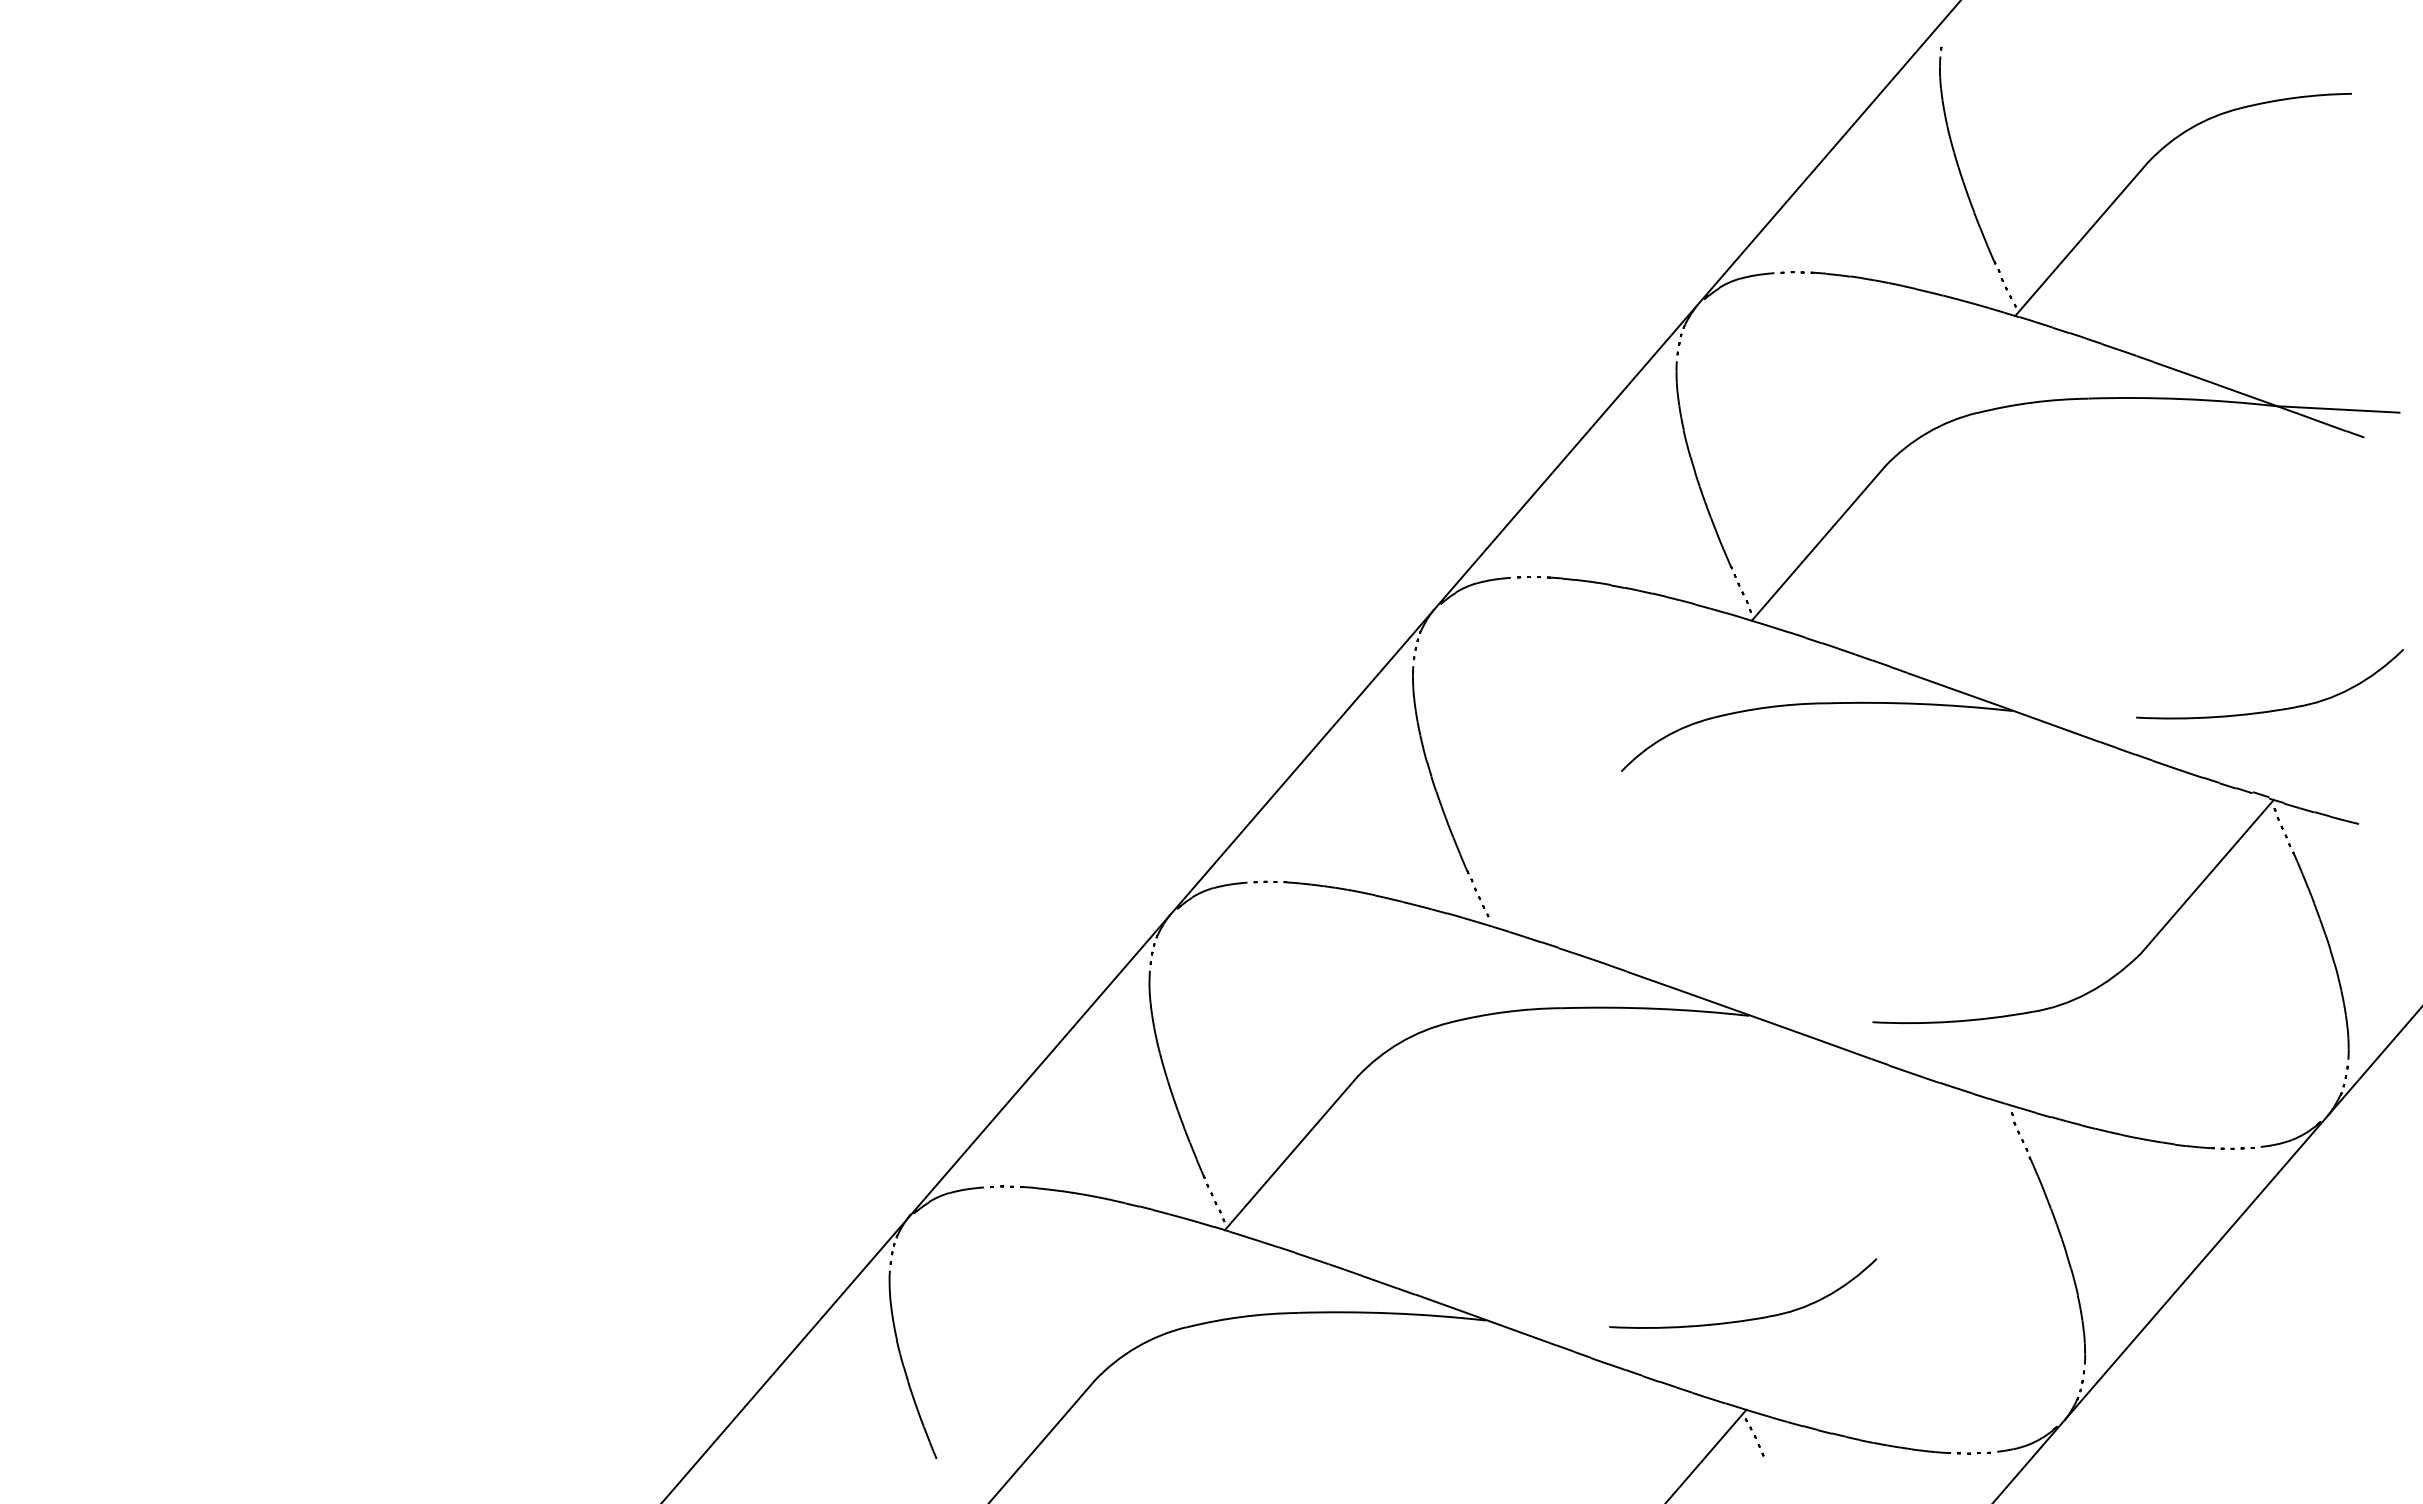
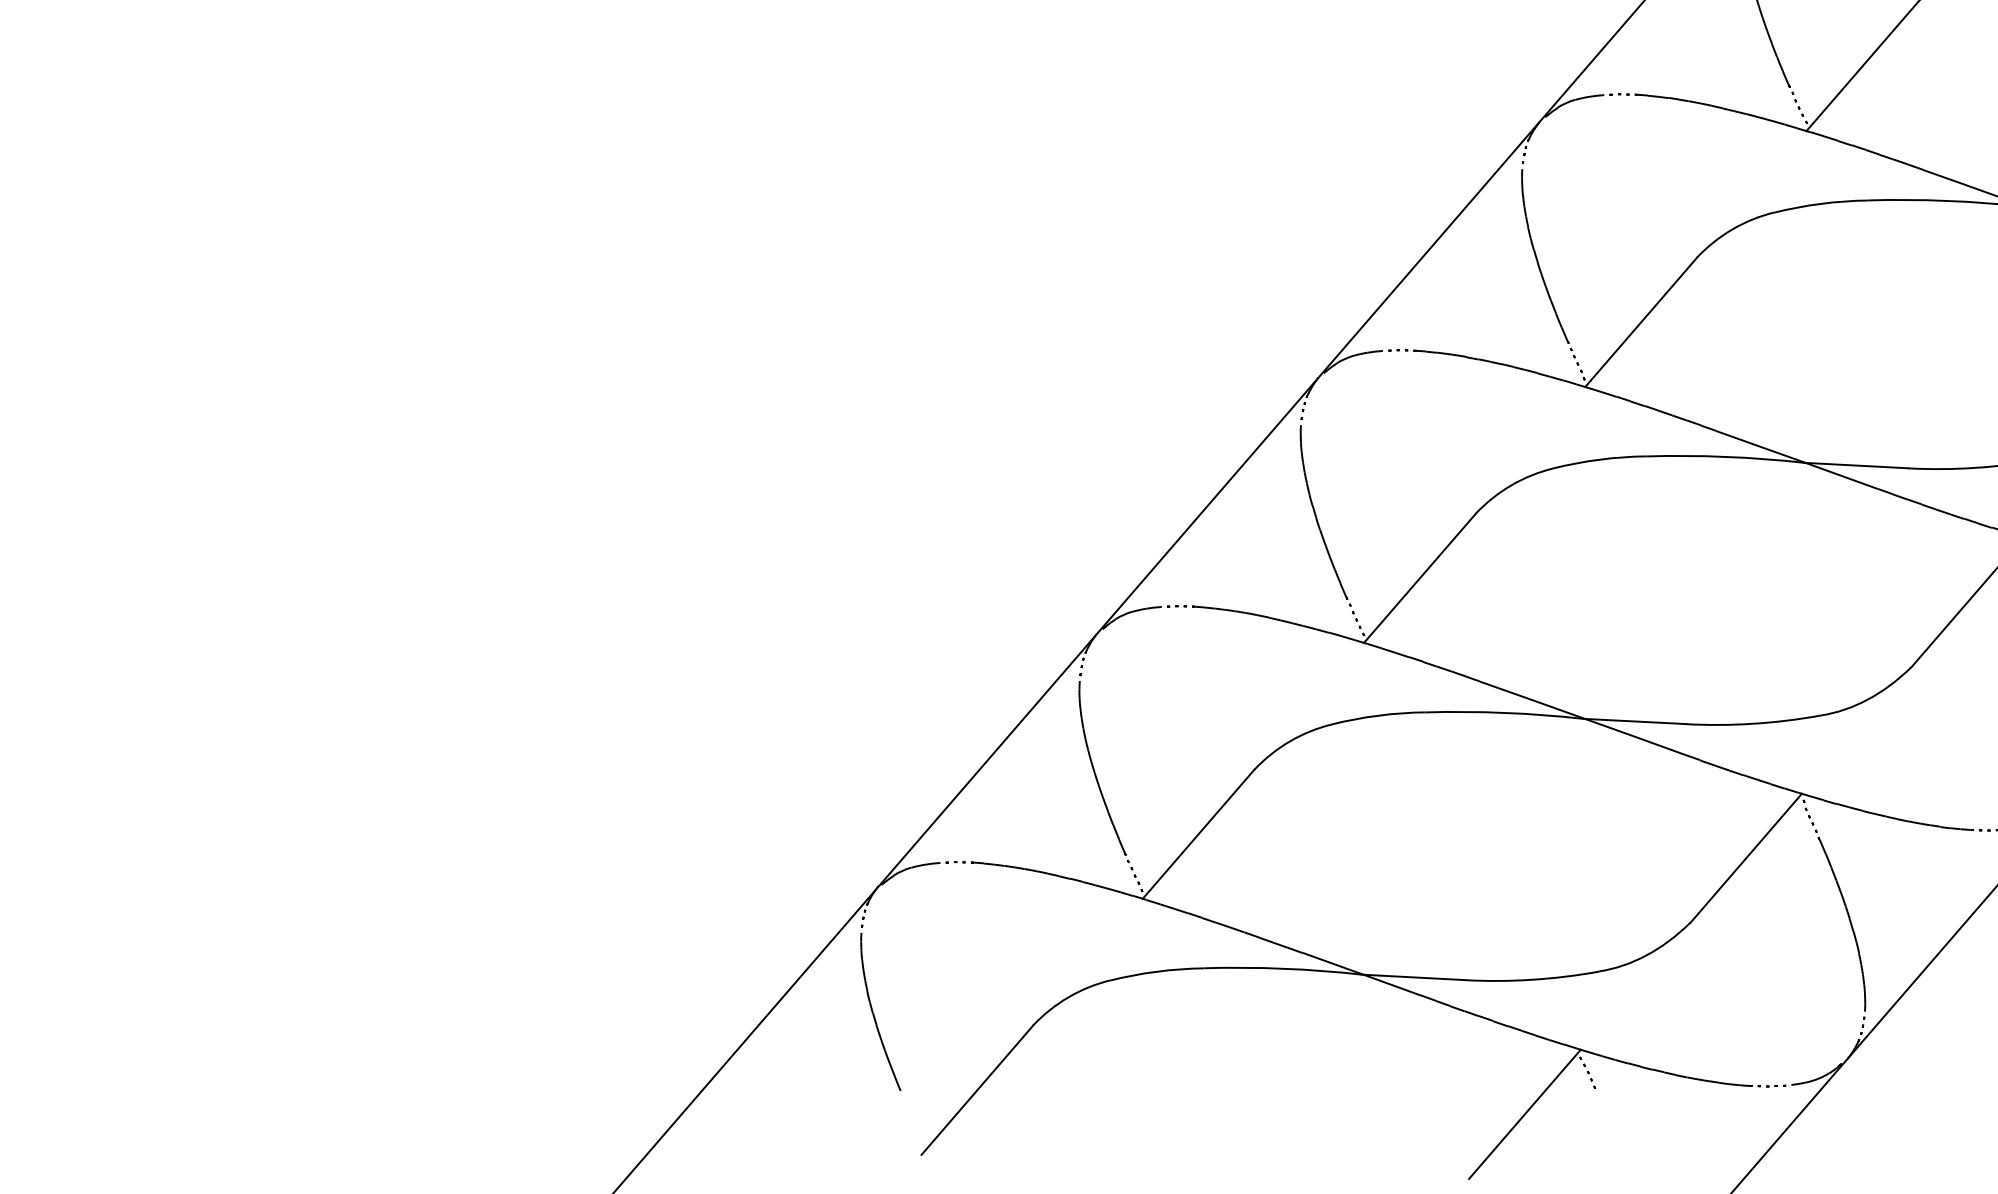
line: (2074, 714) -> (1856, 465), added
line: (1554, 848) -> (1419, 578), added
line: (1810, 1018) -> (1634, 721), added
line: (1942, 1181) -> (1745, 857), added
line: (1547, 1323) -> (1413, 977), added

